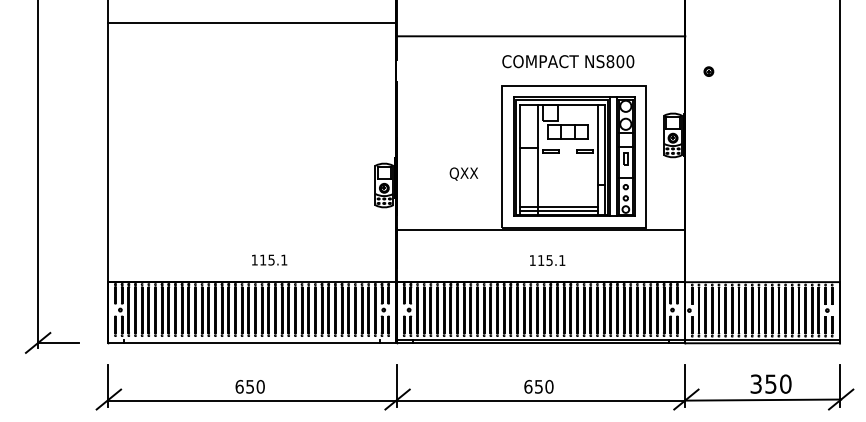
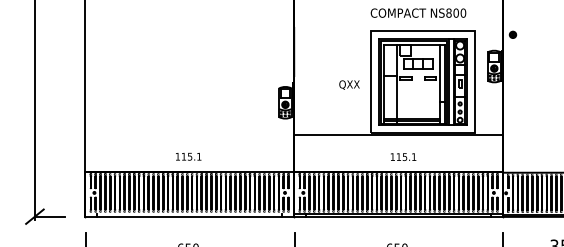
part: (708, 71) -> (512, 34), moved
text: (463, 173) -> (349, 84), moved
text: (269, 259) -> (188, 156), moved

